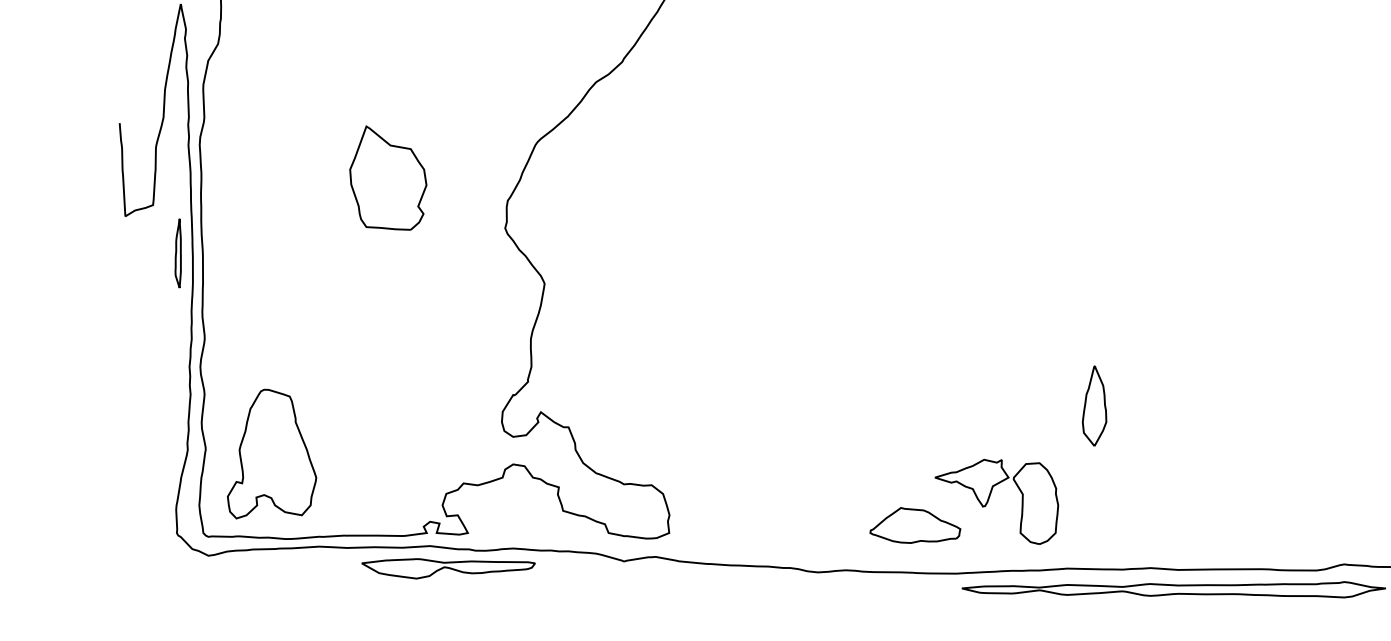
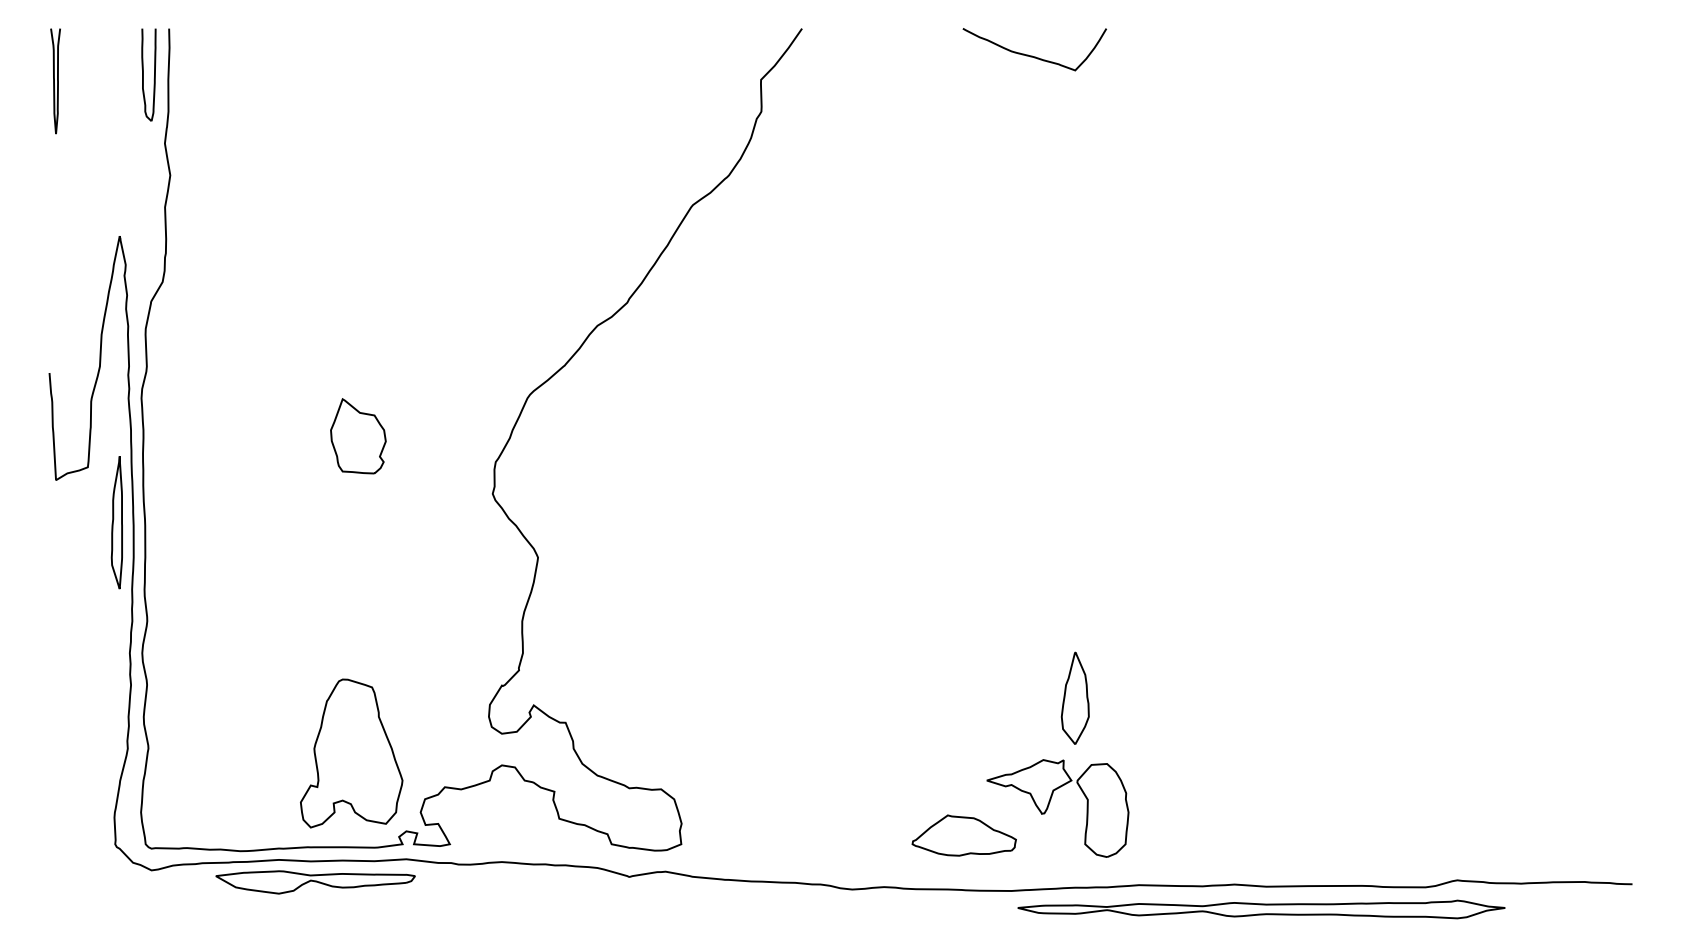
part: (388, 178) -> (358, 436), size x0.62
part: (177, 253) -> (116, 522), size x1.67
part: (1093, 405) -> (1074, 697), moved
part: (271, 454) -> (351, 753), moved
part: (448, 568) -> (315, 882), moved

